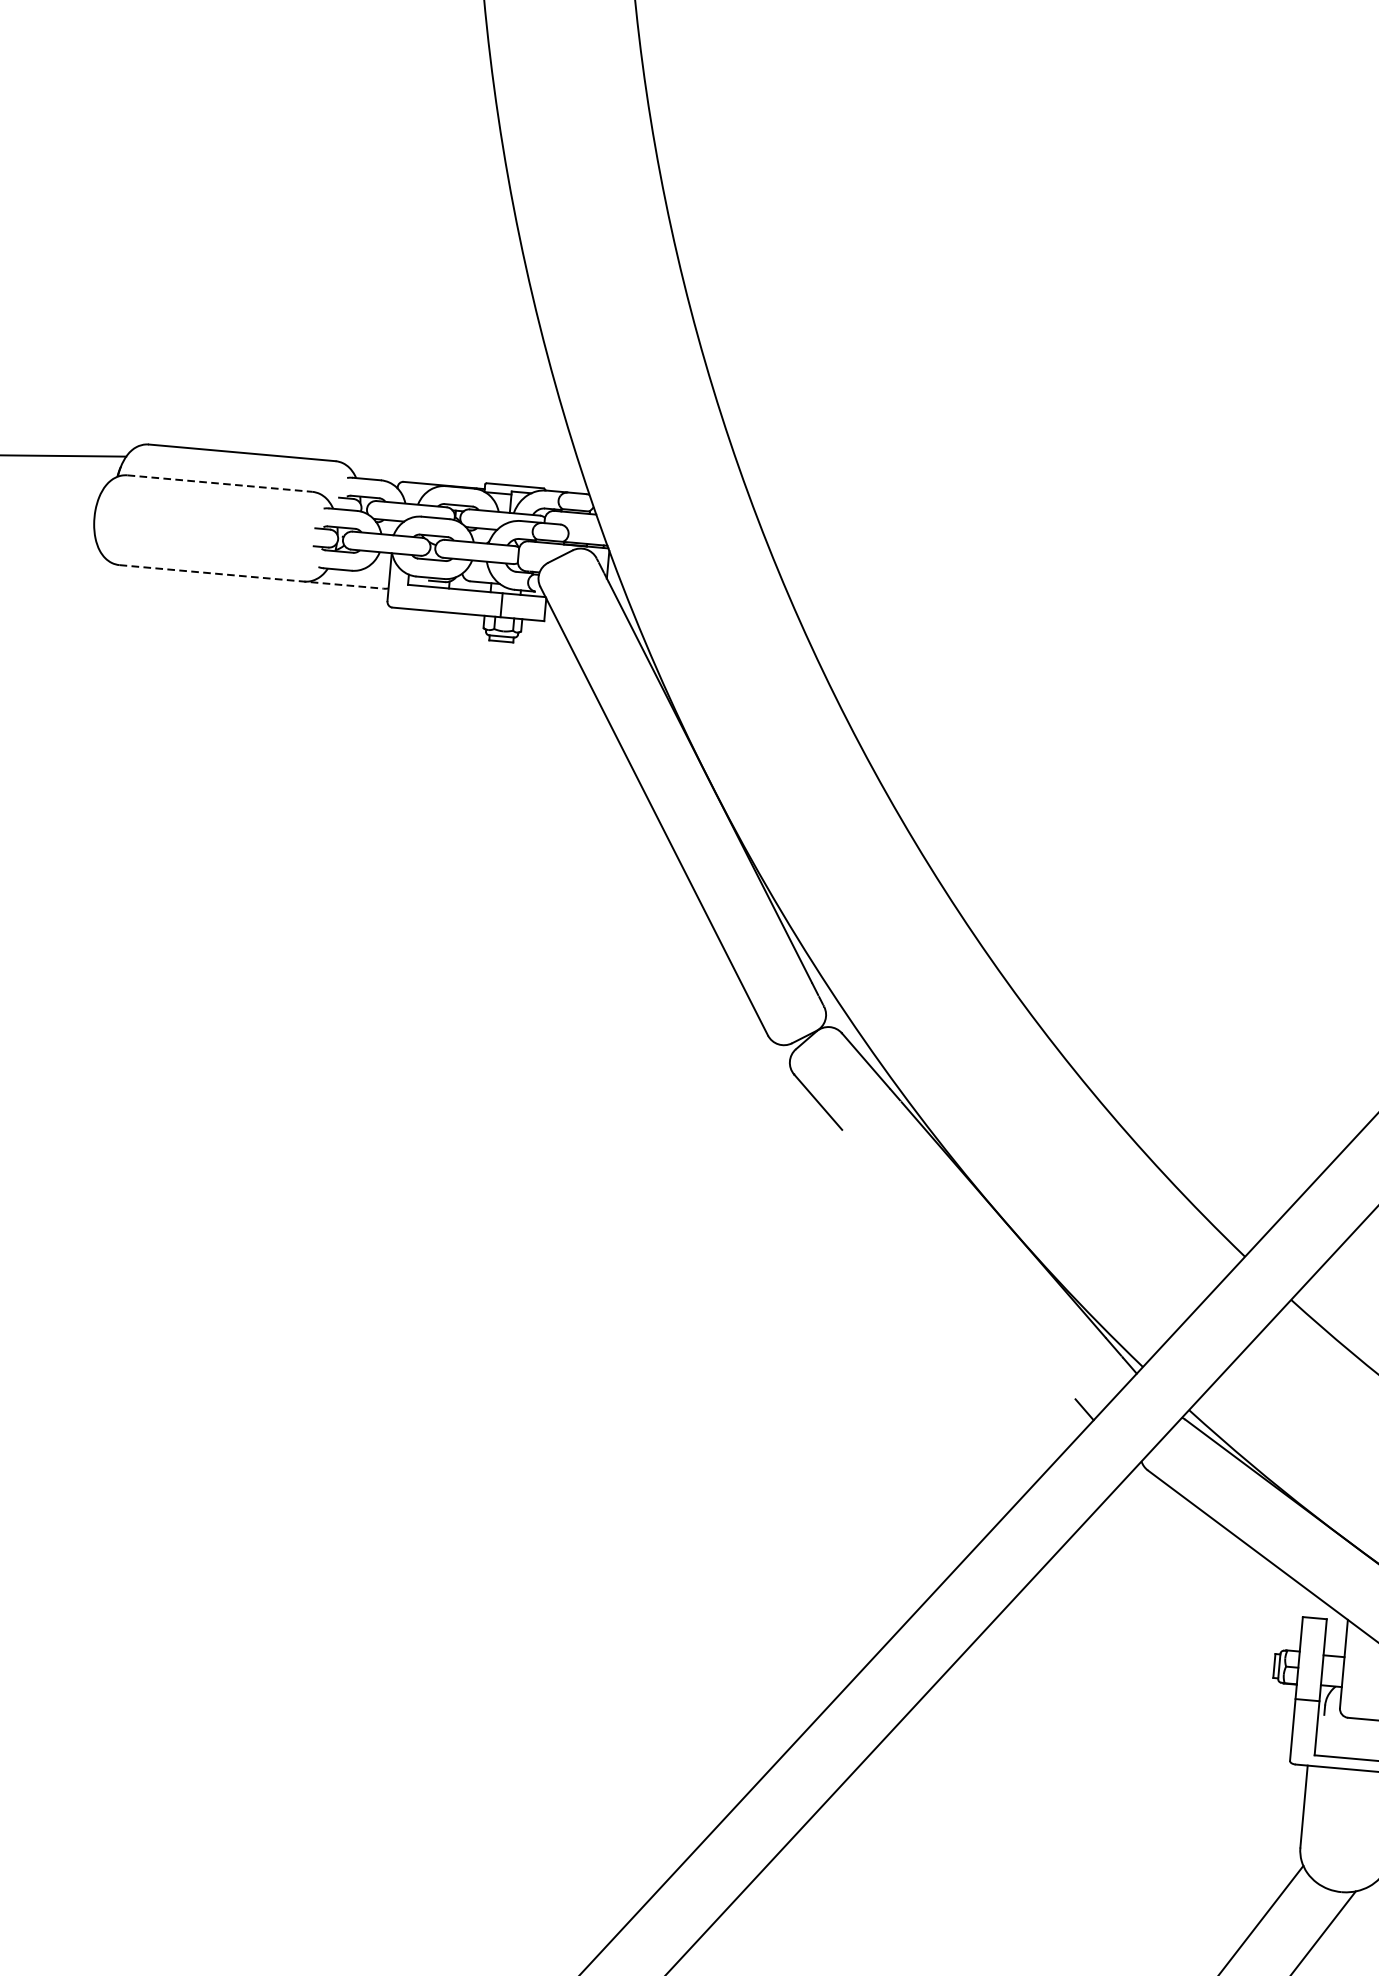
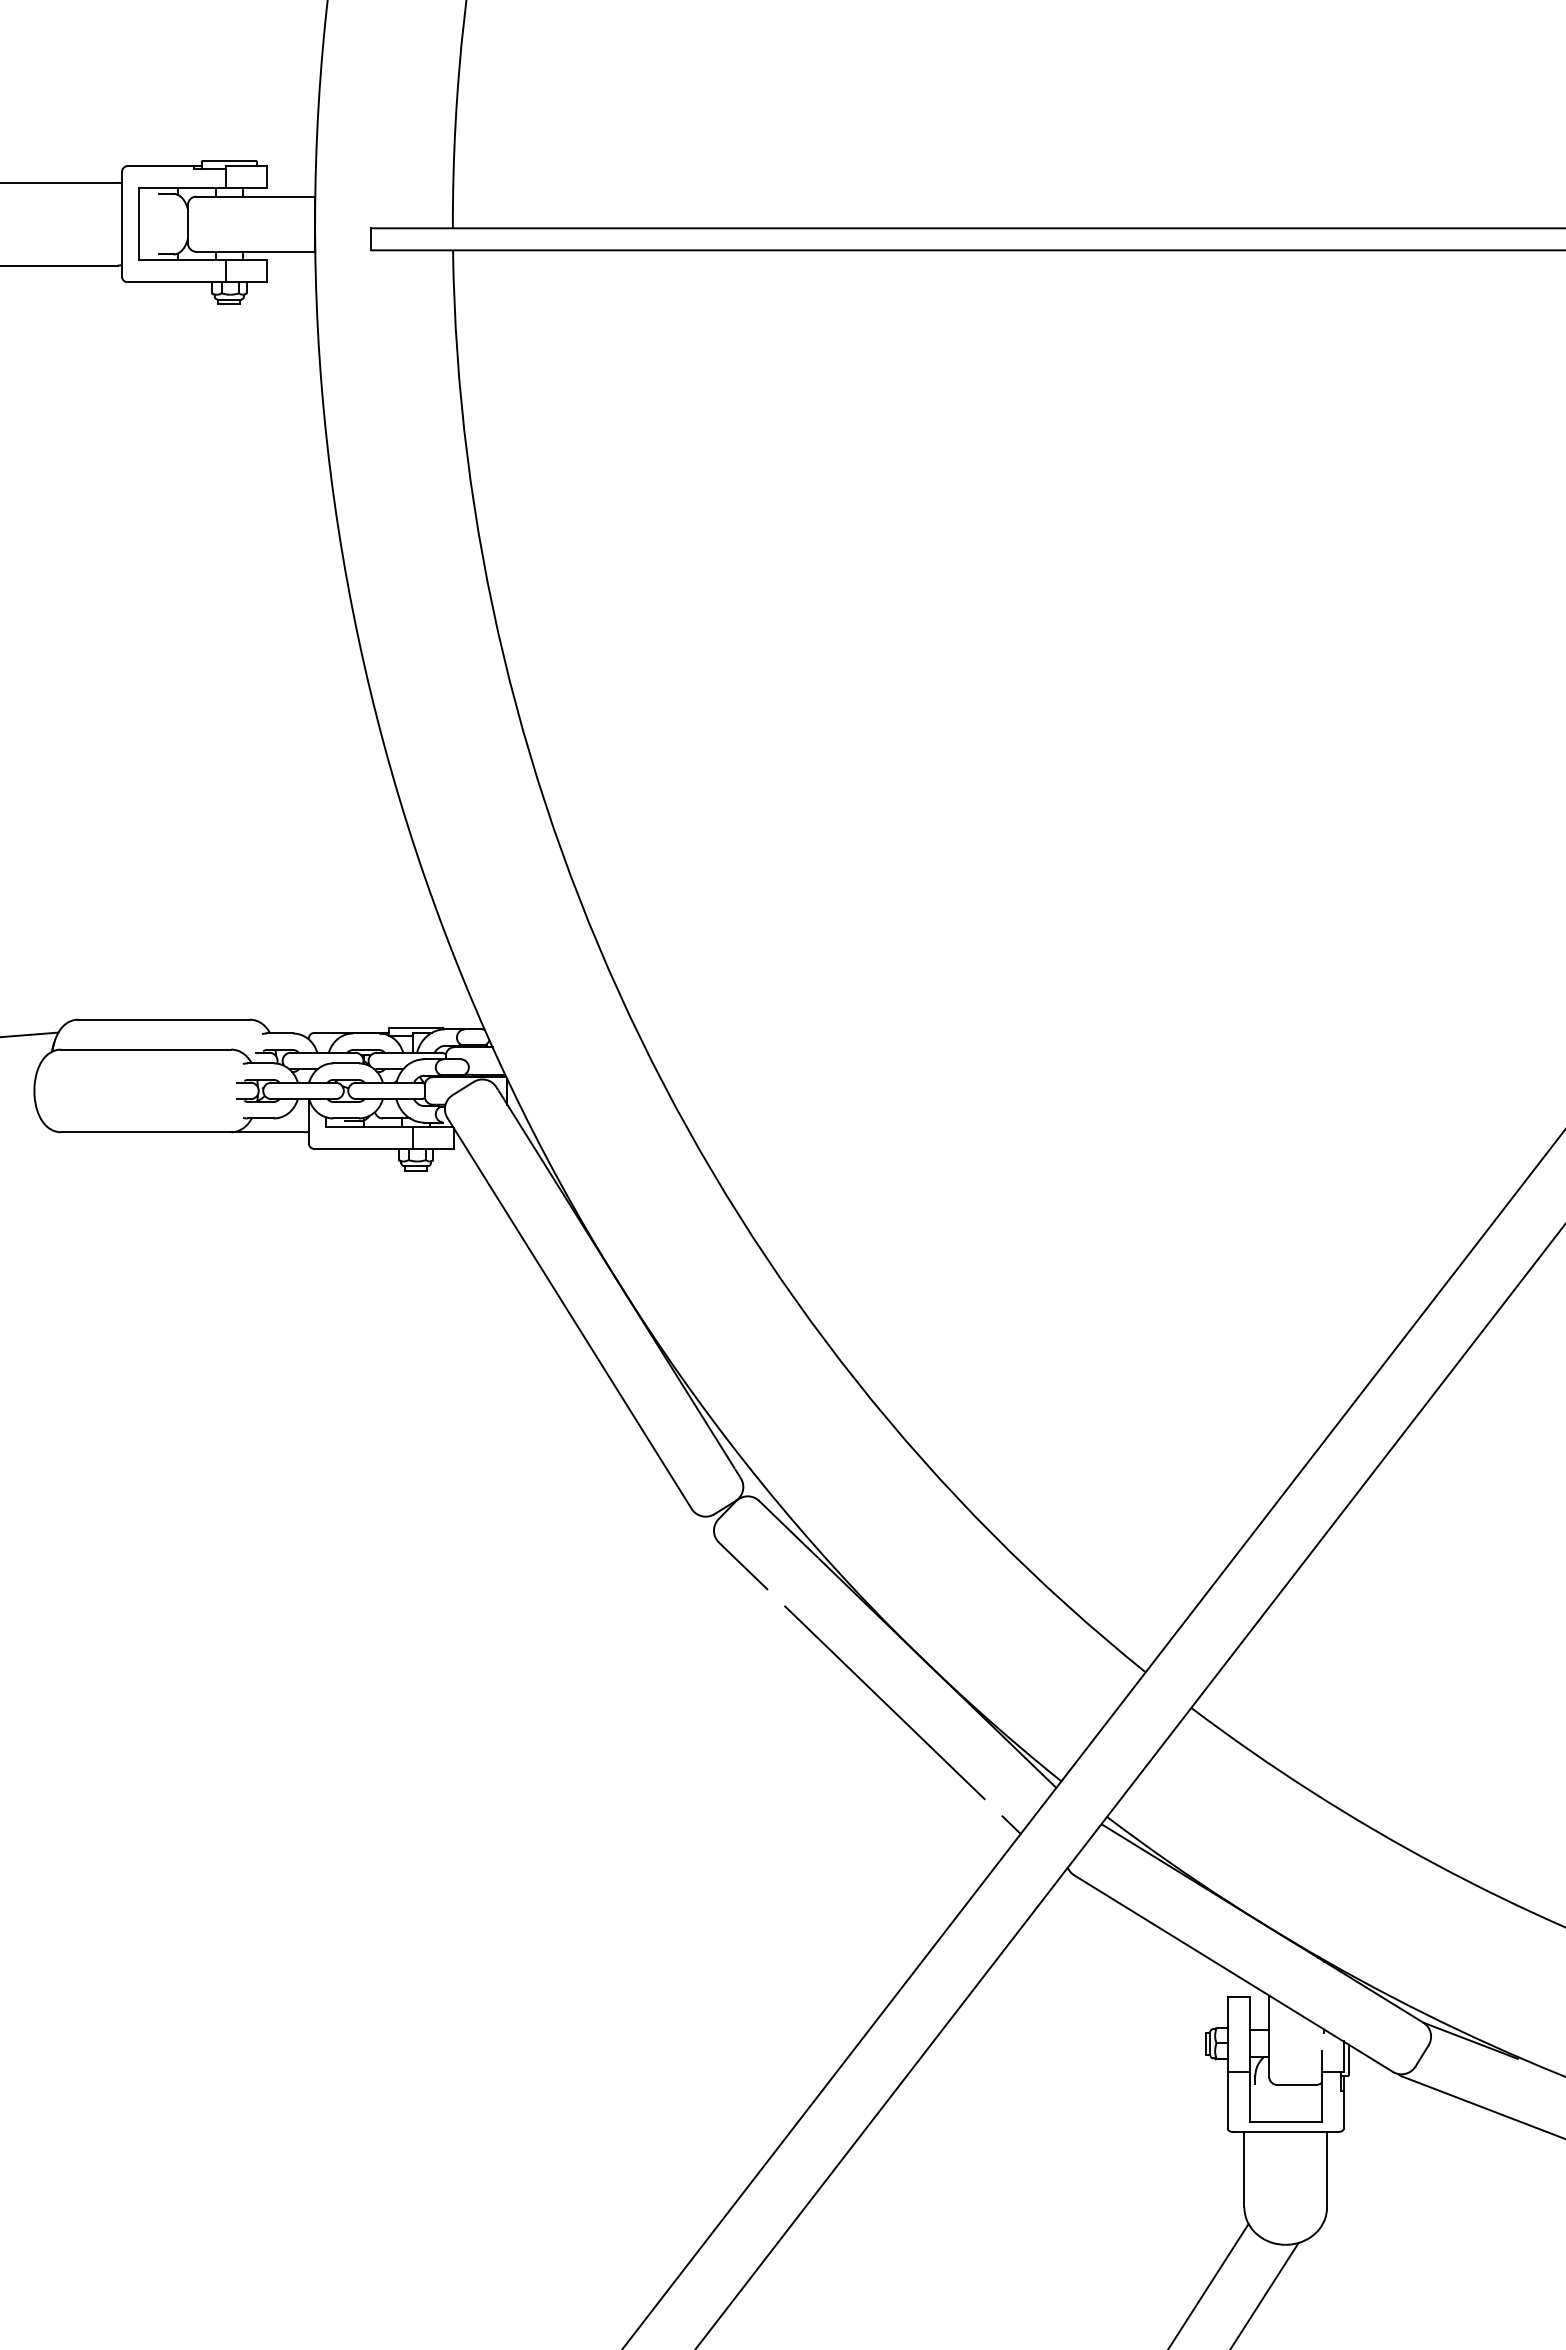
line: (220, 483) -> (146, 1049), dashed -> solid
line: (252, 577) -> (183, 1132), dashed -> solid
line: (958, 1264) -> (884, 1702), added

